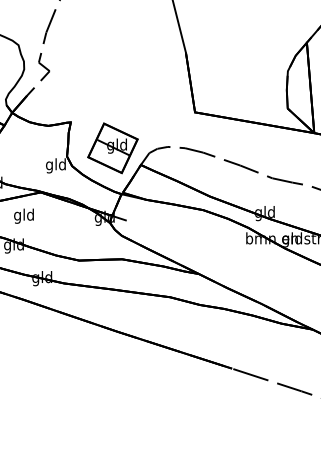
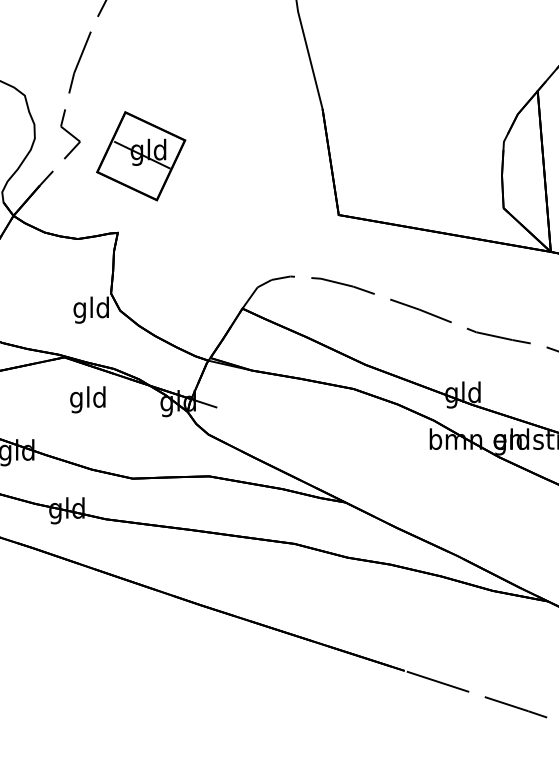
part: (112, 148) -> (140, 156), moved
text: (23, 215) -> (86, 398), moved

